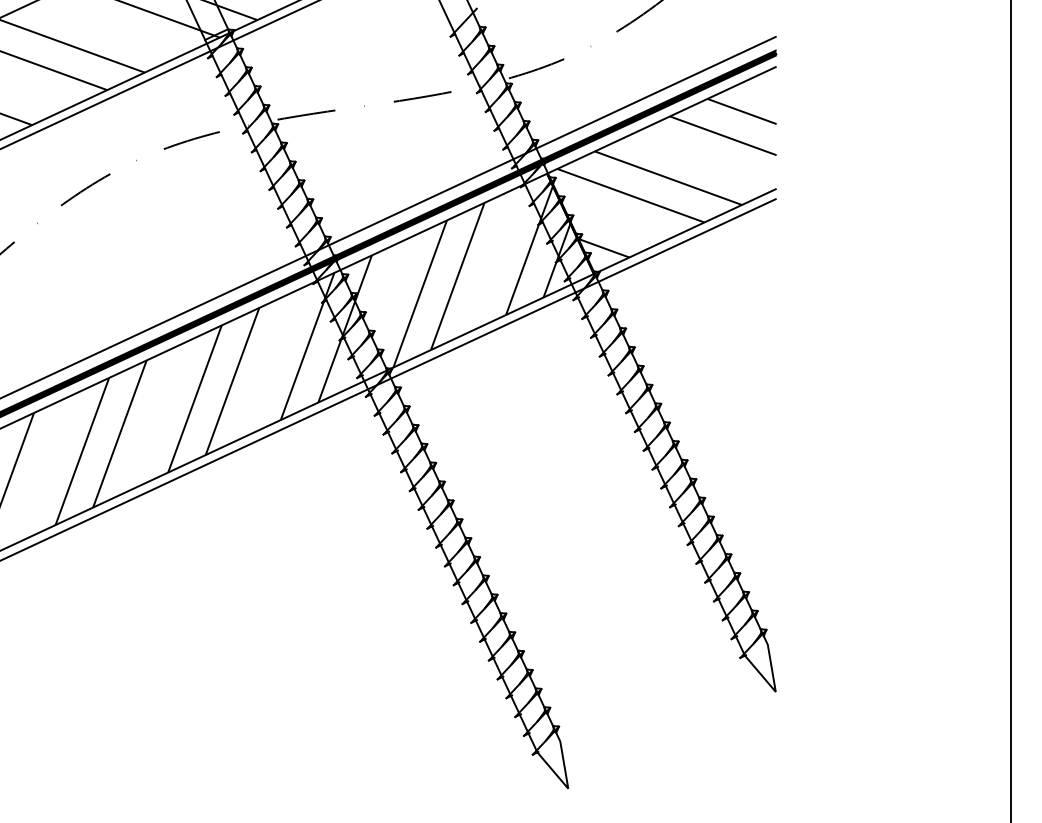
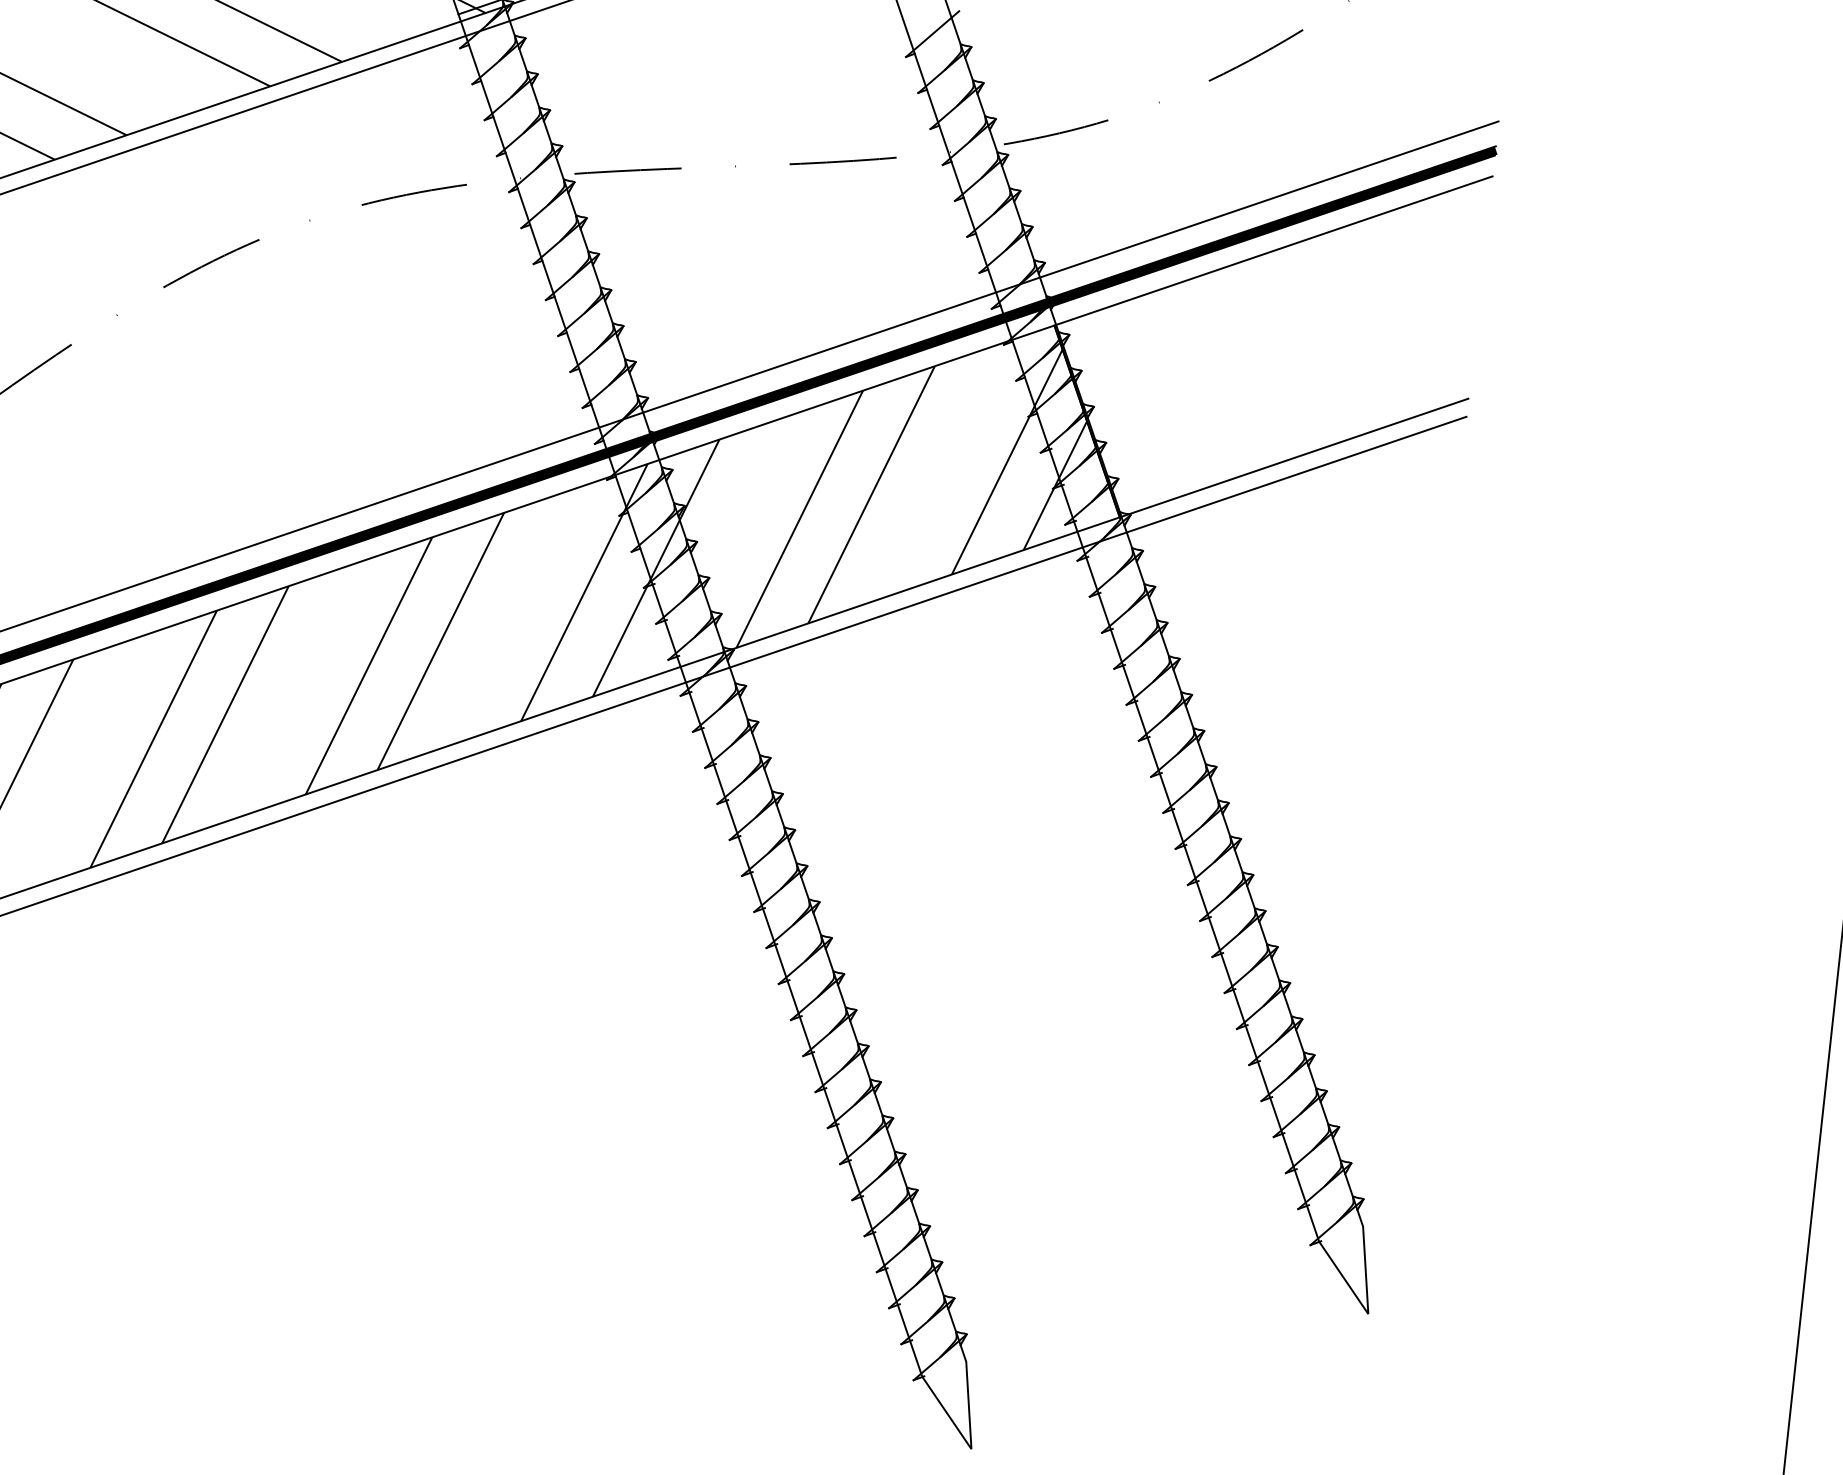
hatch: (666, 177) -> (1271, 355), removed

